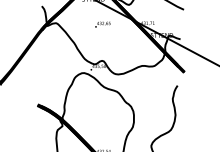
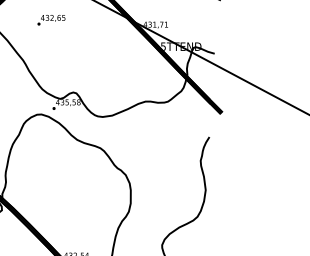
text: (102, 24) -> (50, 19), moved

